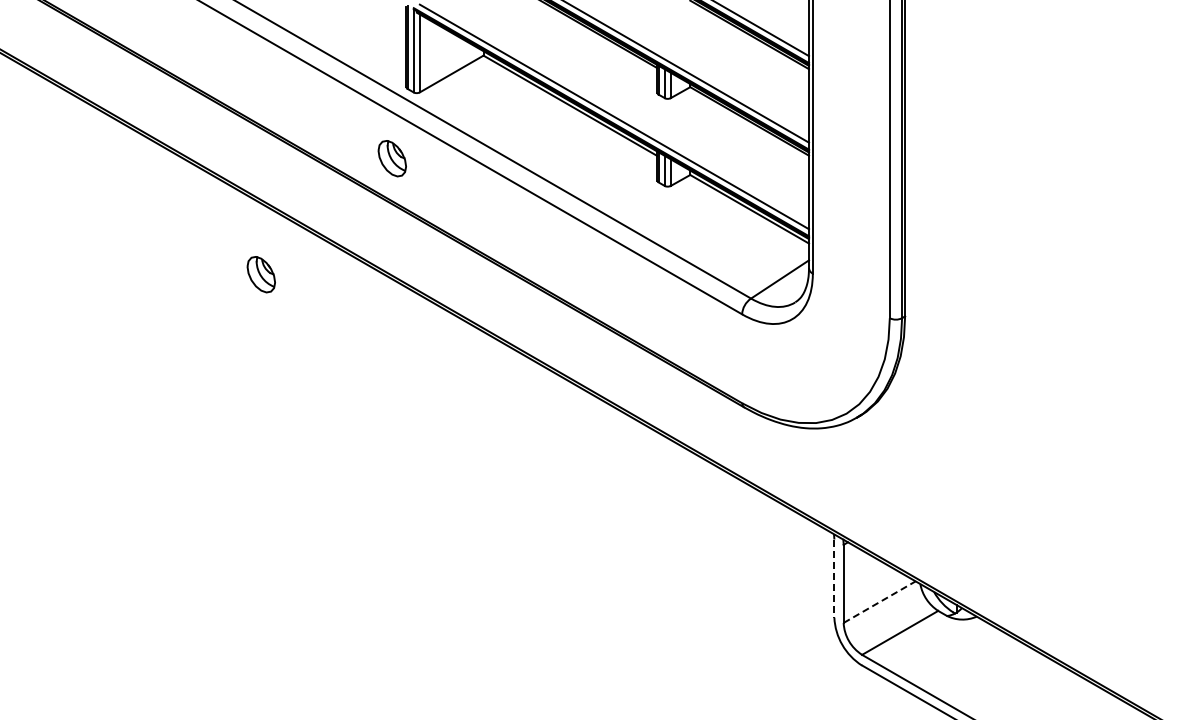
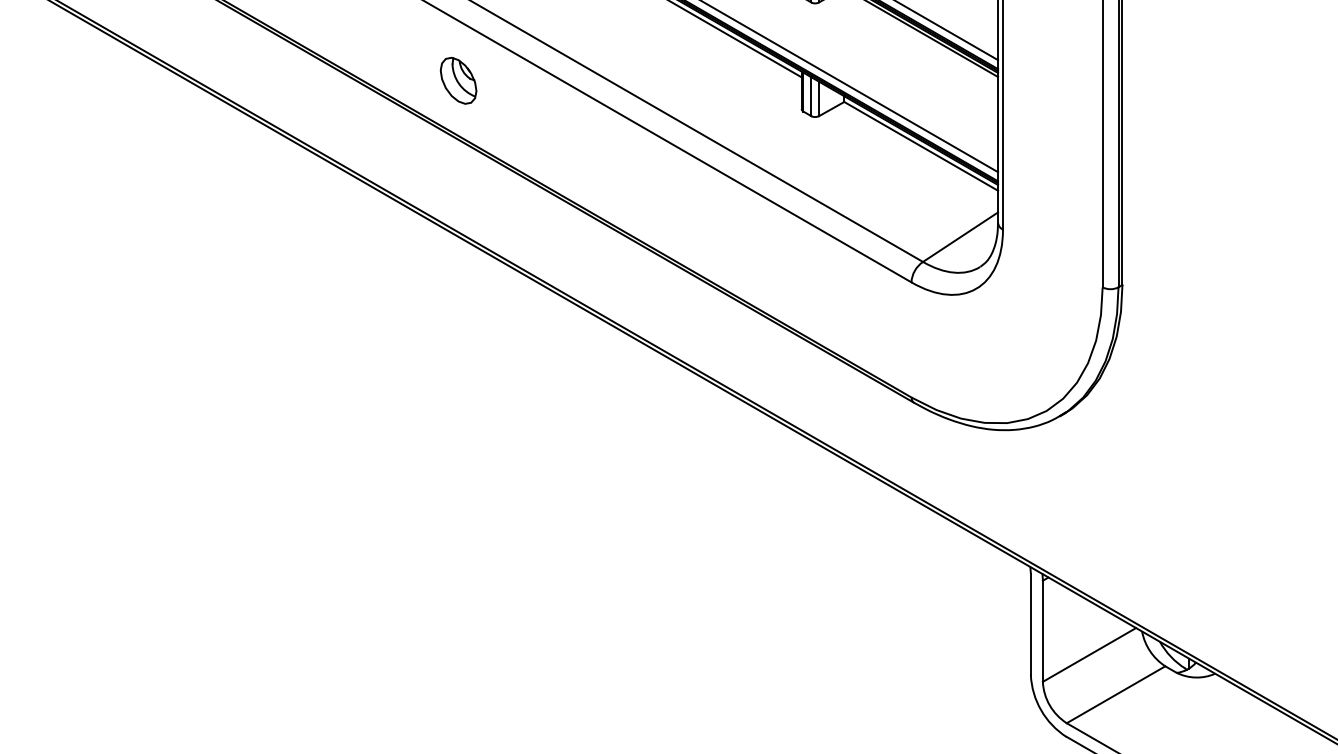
part: (260, 274) -> (287, 230), removed
line: (834, 579) -> (1031, 625), dashed -> solid
line: (879, 602) -> (1089, 655), dashed -> solid

